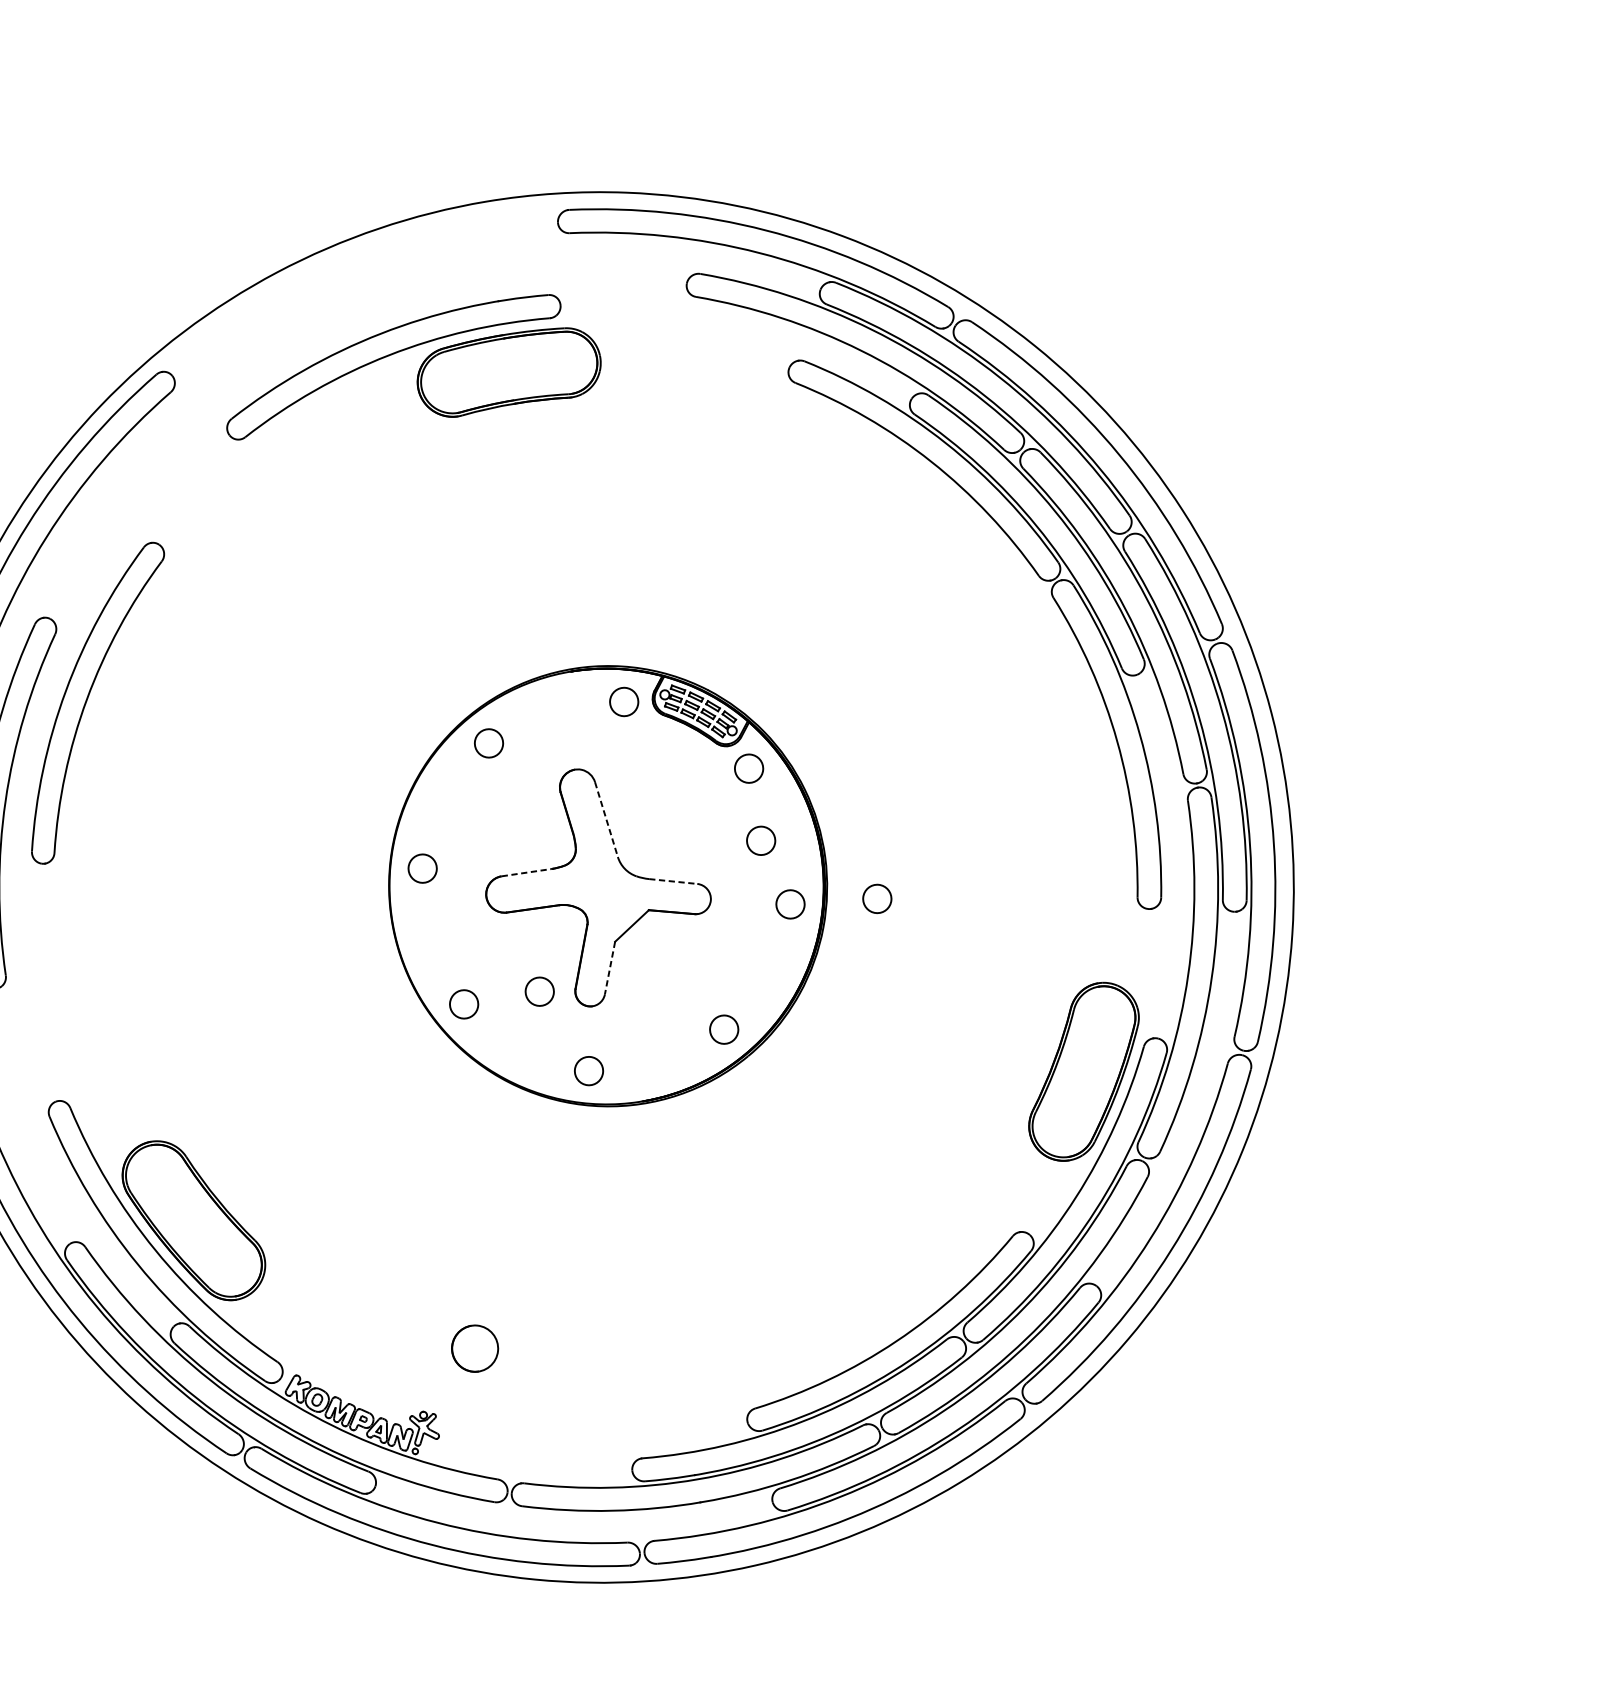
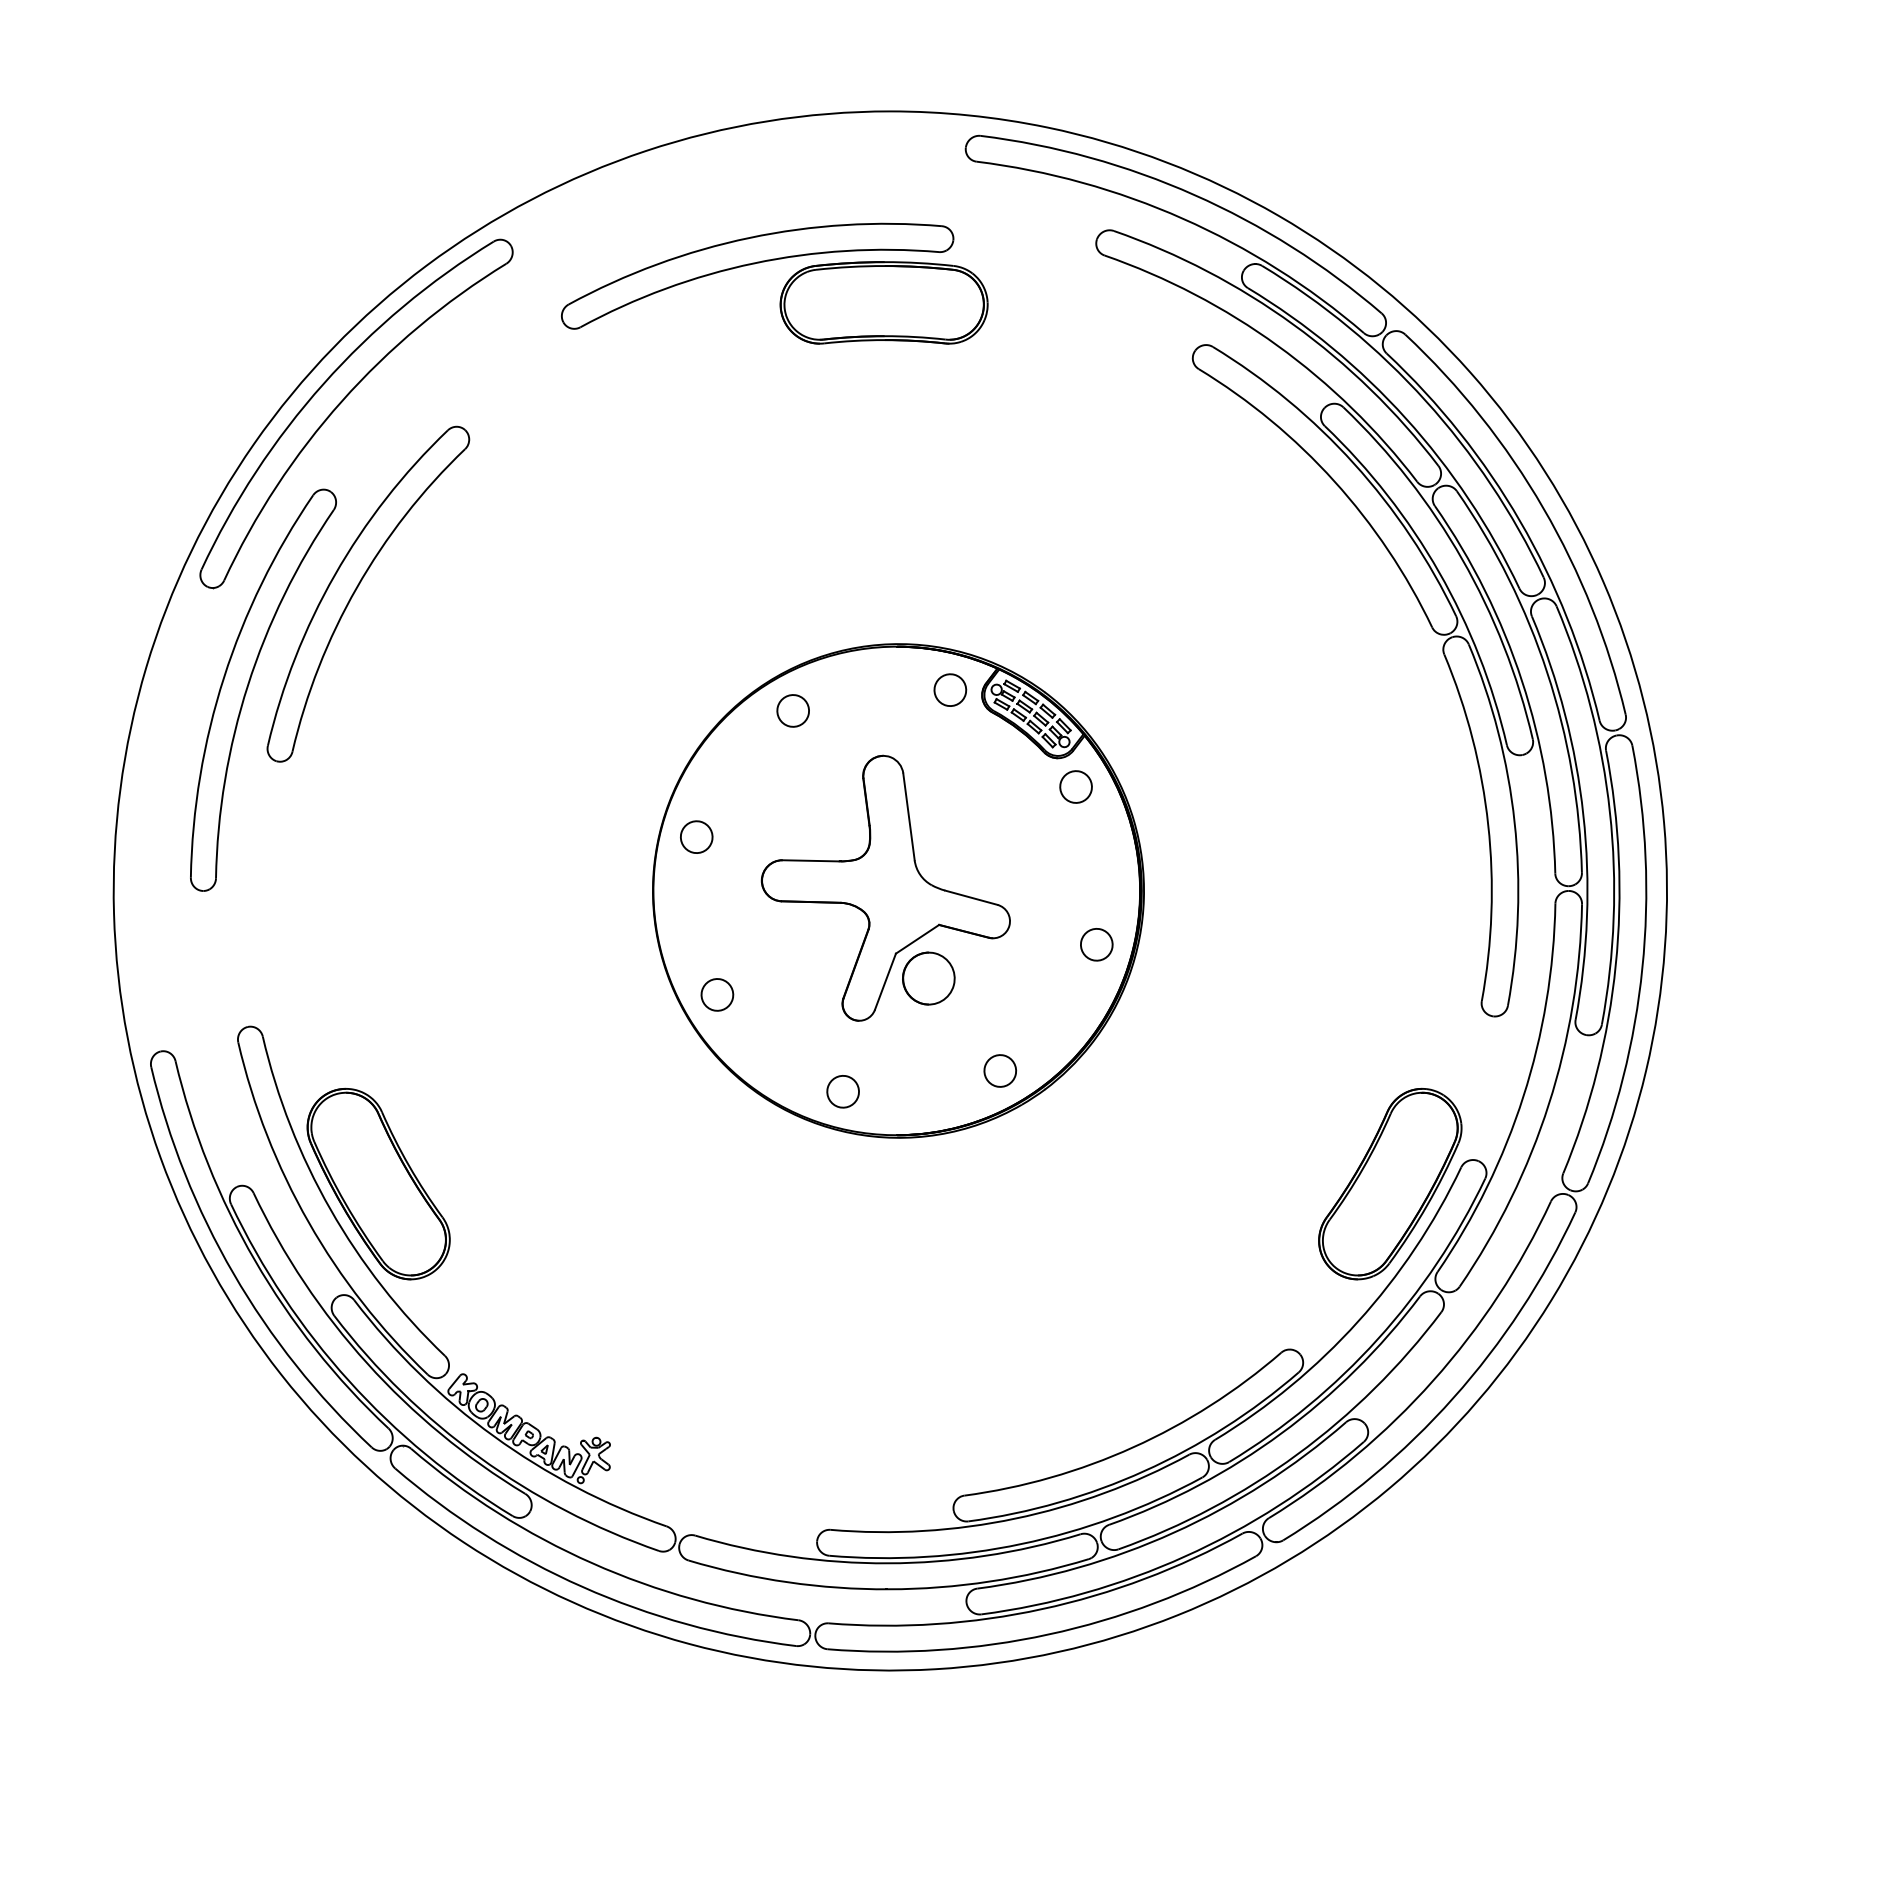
line: (605, 819) -> (908, 816), dashed -> solid
part: (760, 840) -> (1075, 868), removed
line: (527, 872) -> (811, 860), dashed -> solid
line: (673, 881) -> (971, 897), dashed -> solid
part: (877, 898) -> (1193, 954), removed
line: (610, 968) -> (885, 982), dashed -> solid
part: (539, 991) -> (803, 994), removed
part: (474, 1348) -> (928, 978), moved

